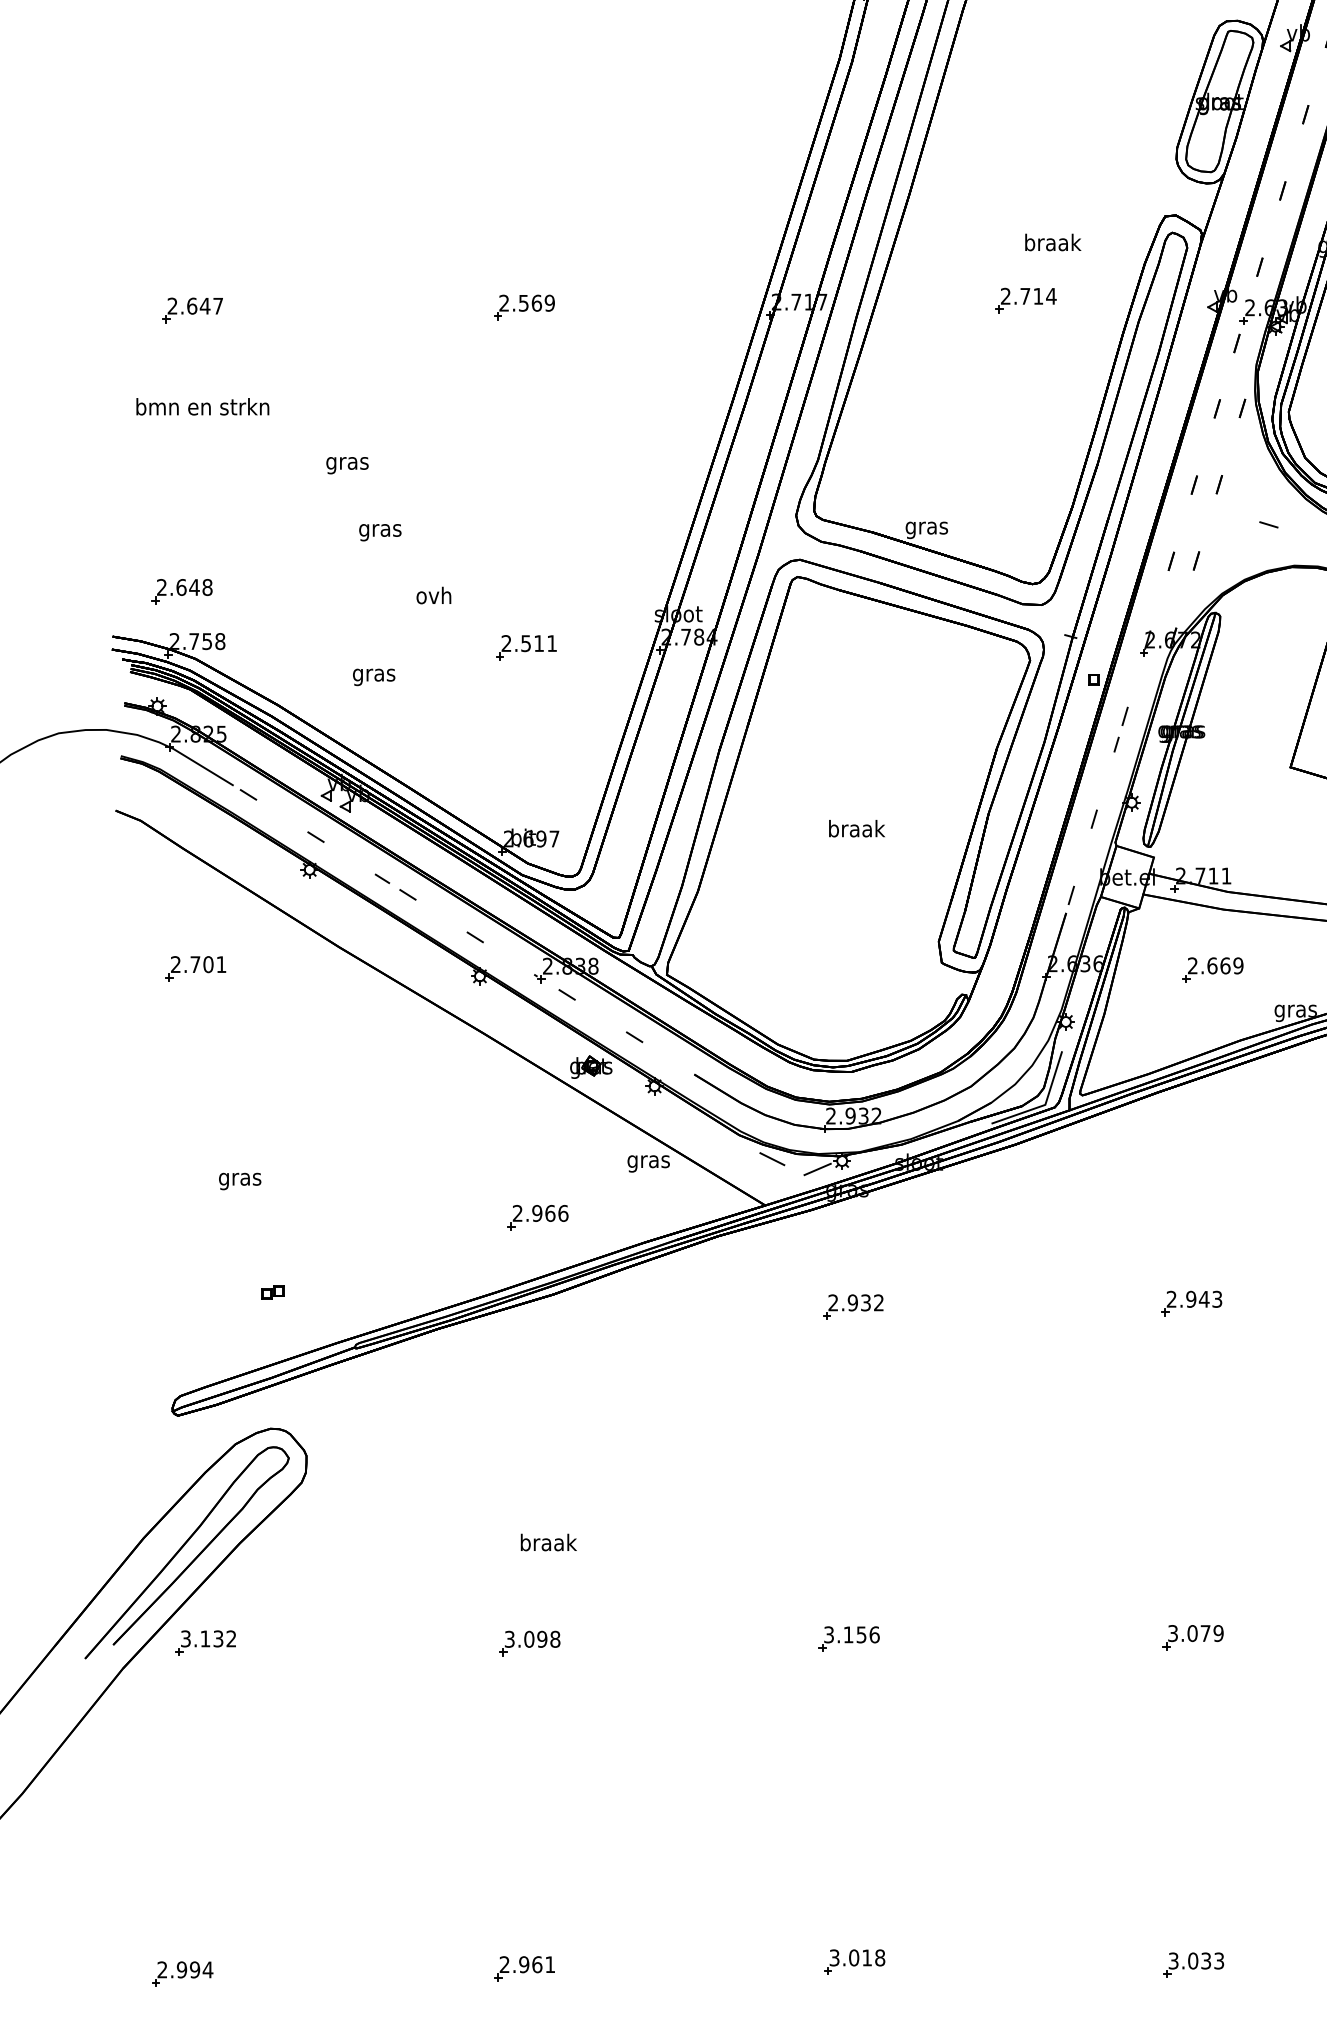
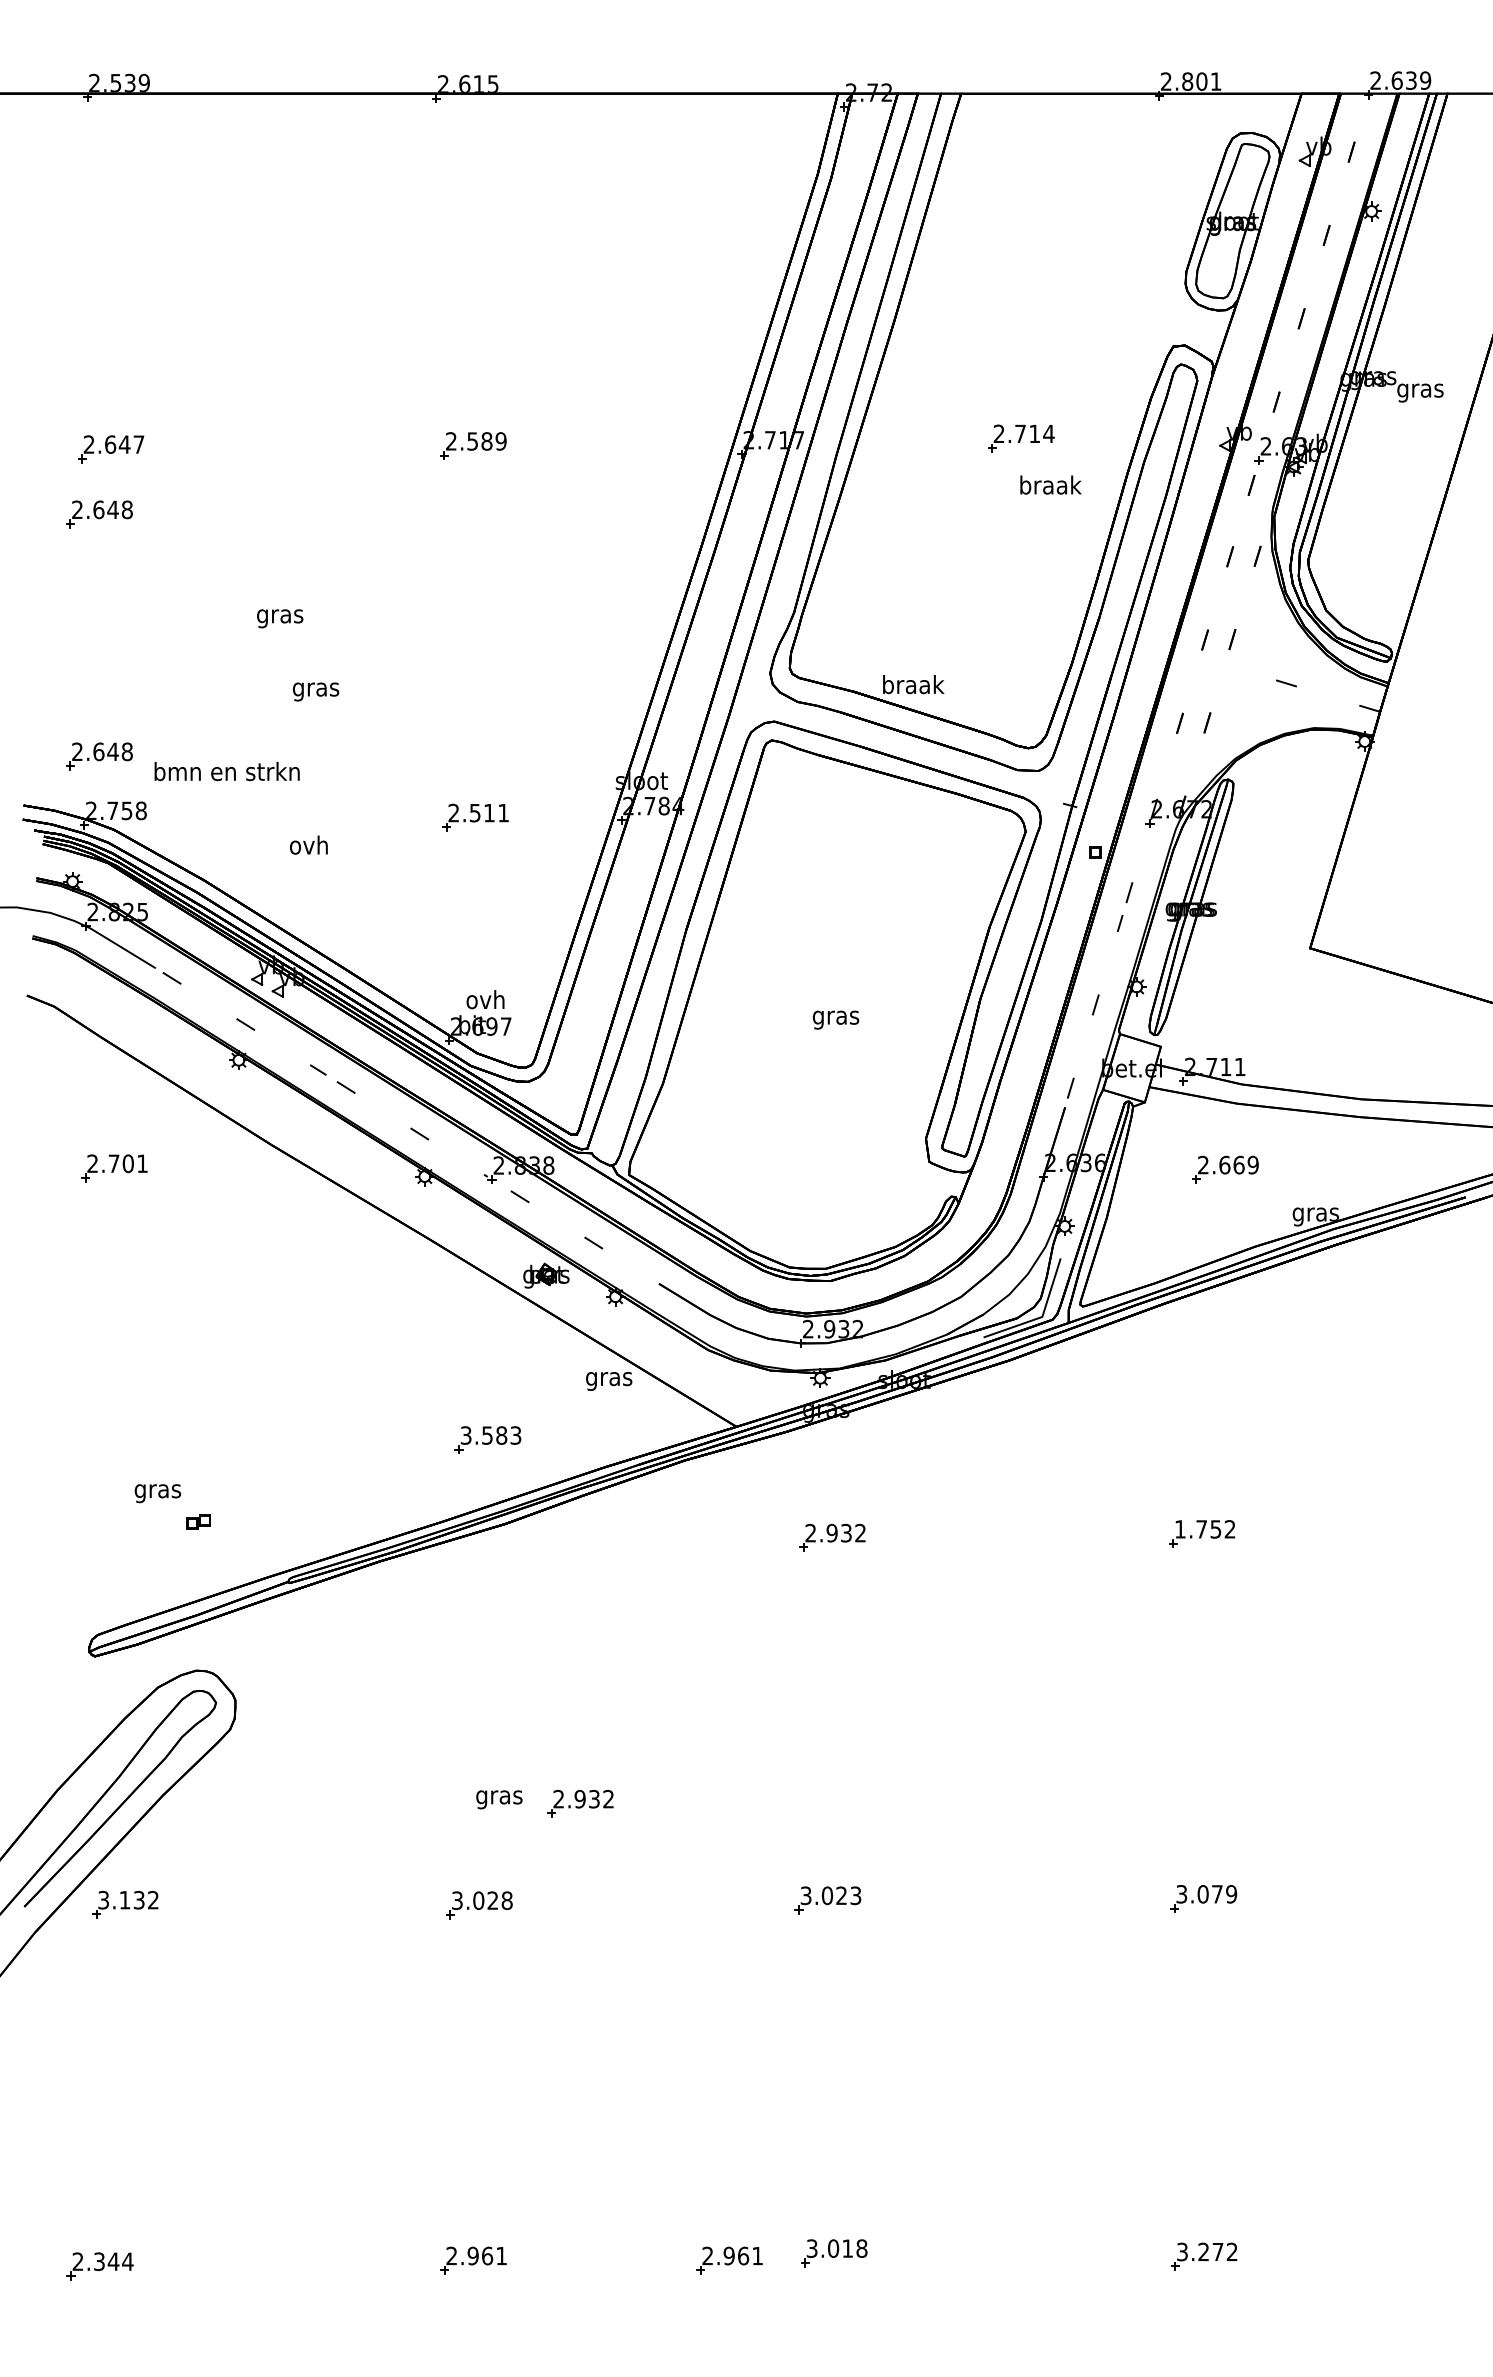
text: (1052, 241) -> (1050, 484), moved
text: (536, 303) -> (486, 441), 2.569 -> 2.589
part: (182, 370) -> (99, 514), added
text: (202, 406) -> (226, 771), moved
text: (927, 527) -> (913, 686), gras -> braak
text: (433, 595) -> (485, 999), moved
text: (374, 675) -> (309, 847), gras -> ovh
text: (856, 830) -> (836, 1017), braak -> gras
line: (772, 1158) -> (744, 1375), removed
line: (817, 1169) -> (793, 1387), removed
text: (239, 1181) -> (157, 1493), moved
text: (540, 1213) -> (490, 1435), 2.966 -> 3.583
text: (1194, 1299) -> (1205, 1529), 2.943 -> 1.752
text: (548, 1544) -> (499, 1797), braak -> gras
part: (622, 1550) -> (580, 1803), added
text: (861, 1634) -> (841, 1895), 3.156 -> 3.023
text: (541, 1639) -> (492, 1900), 3.098 -> 3.028
text: (1205, 1960) -> (1217, 2251), 3.033 -> 3.272
part: (758, 1968) -> (729, 2260), added
text: (188, 1969) -> (106, 2261), 2.994 -> 2.344

